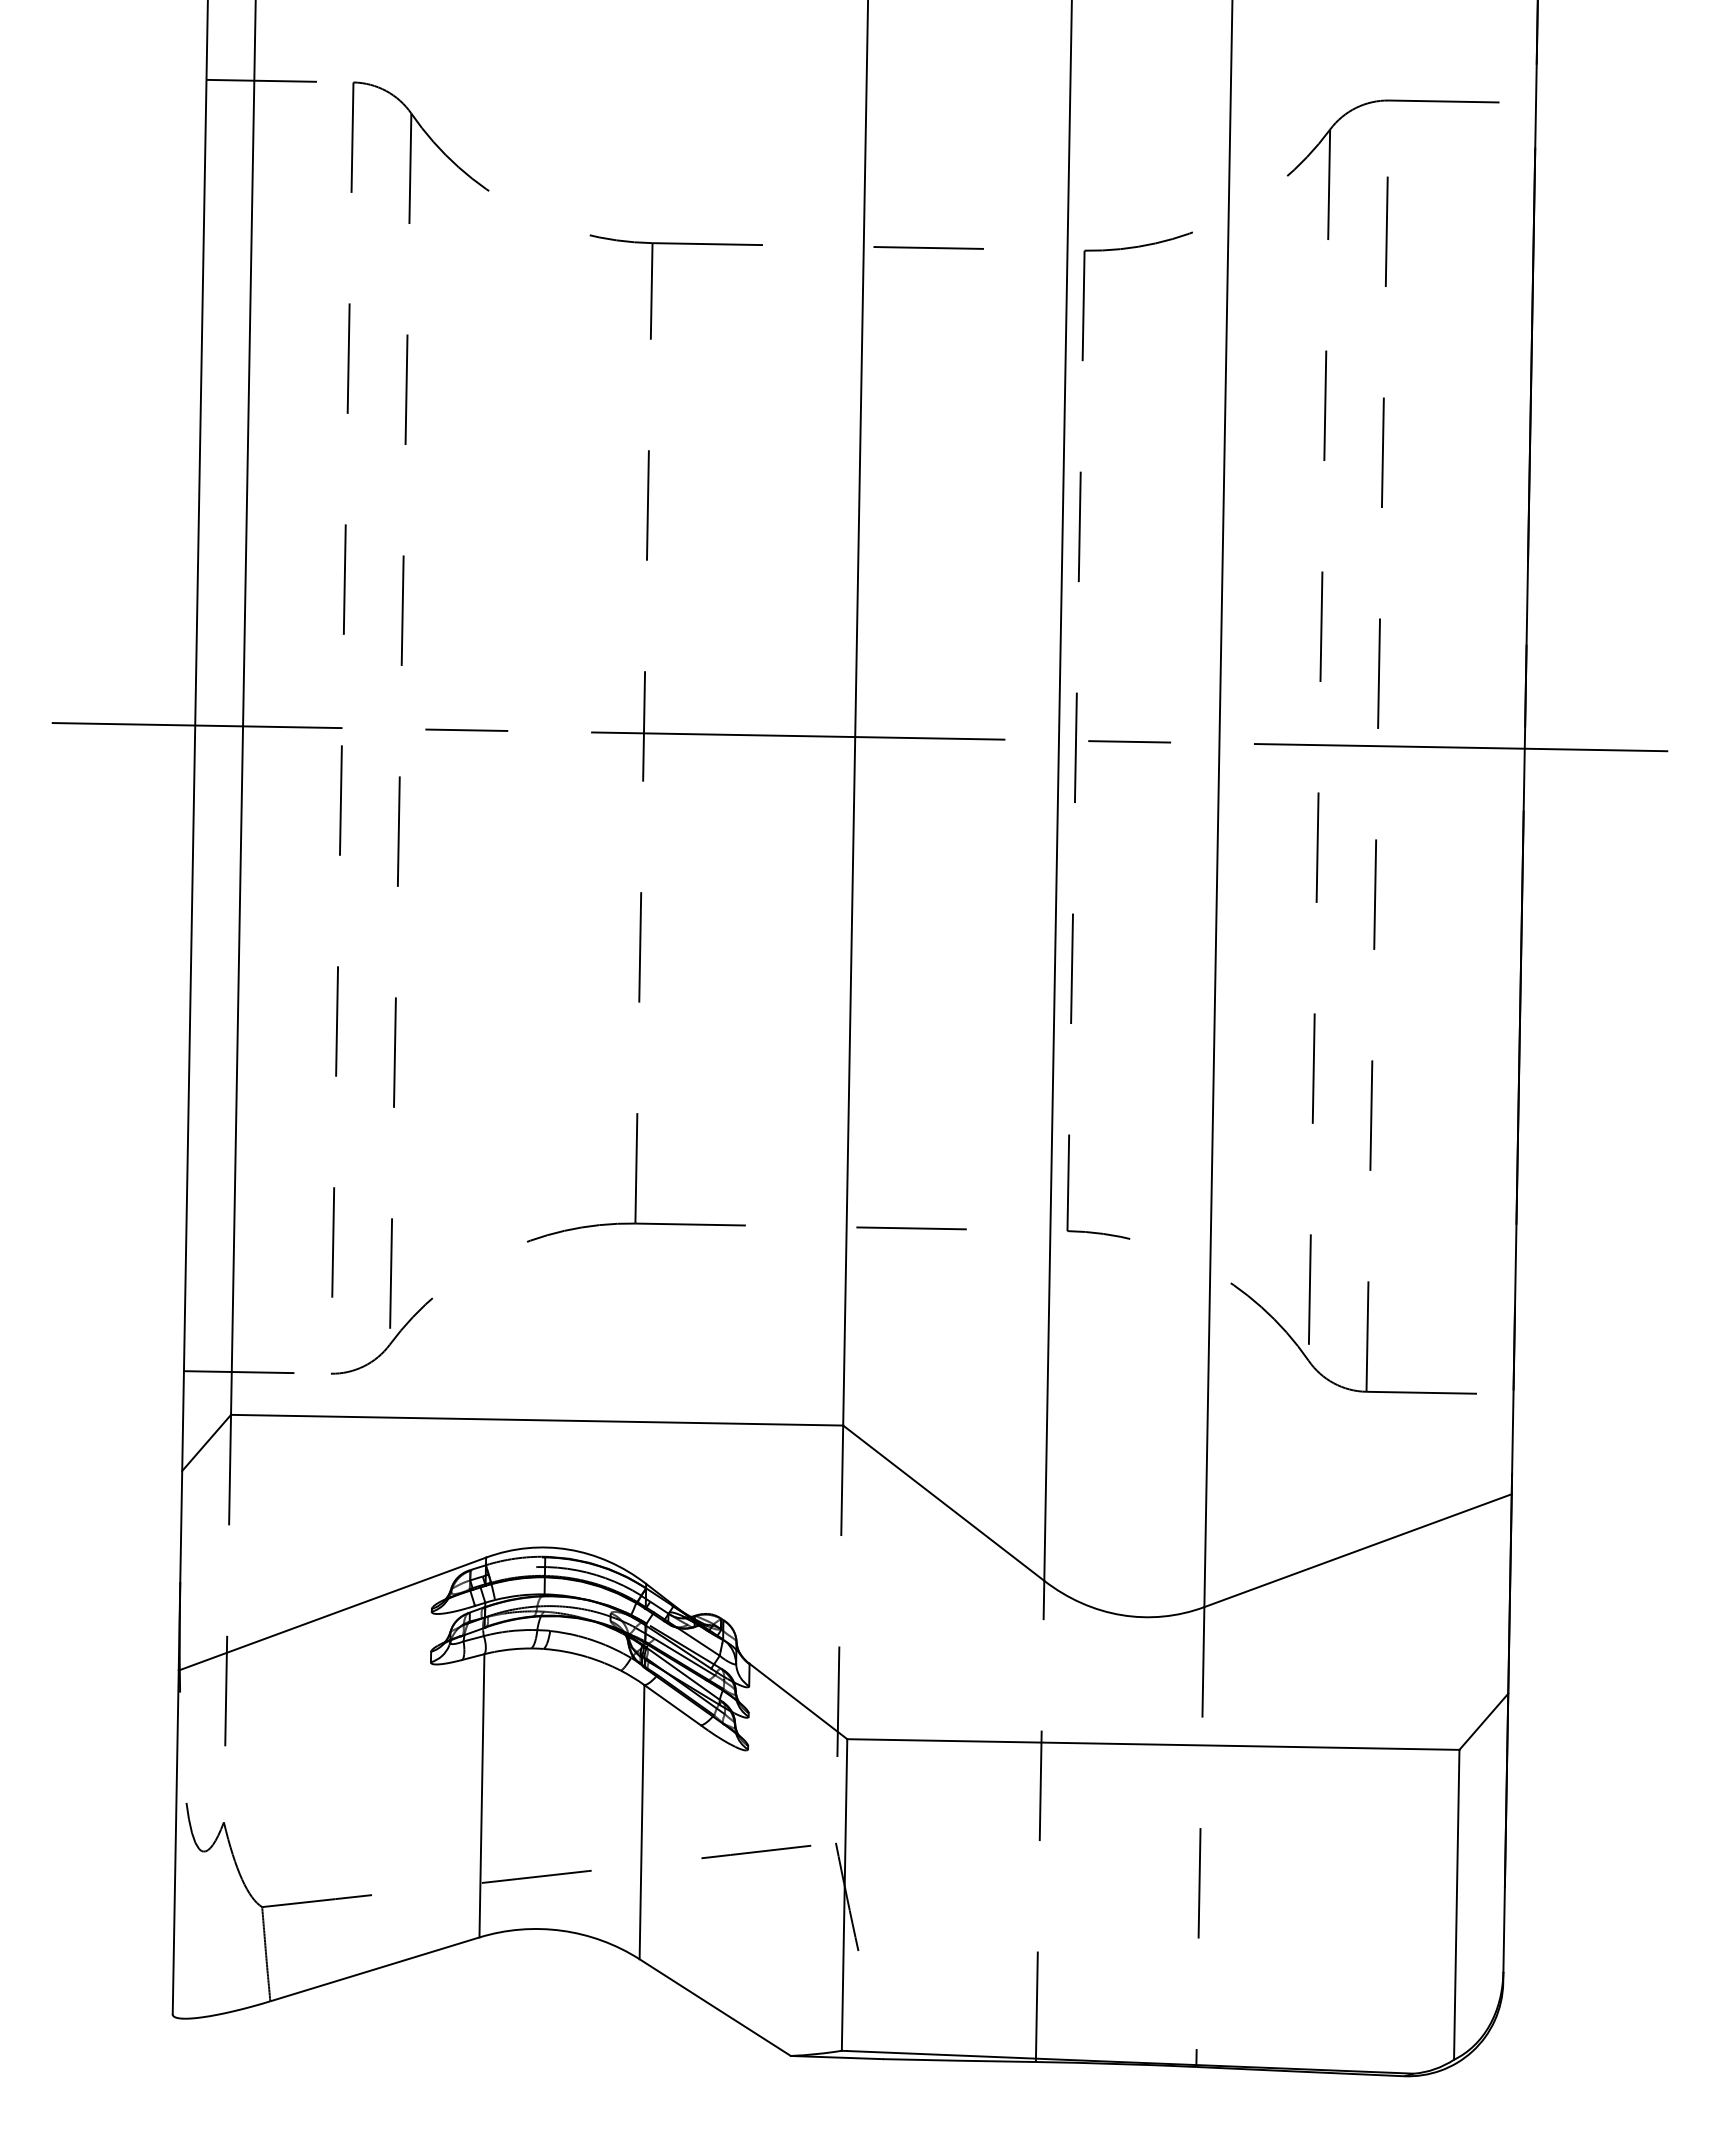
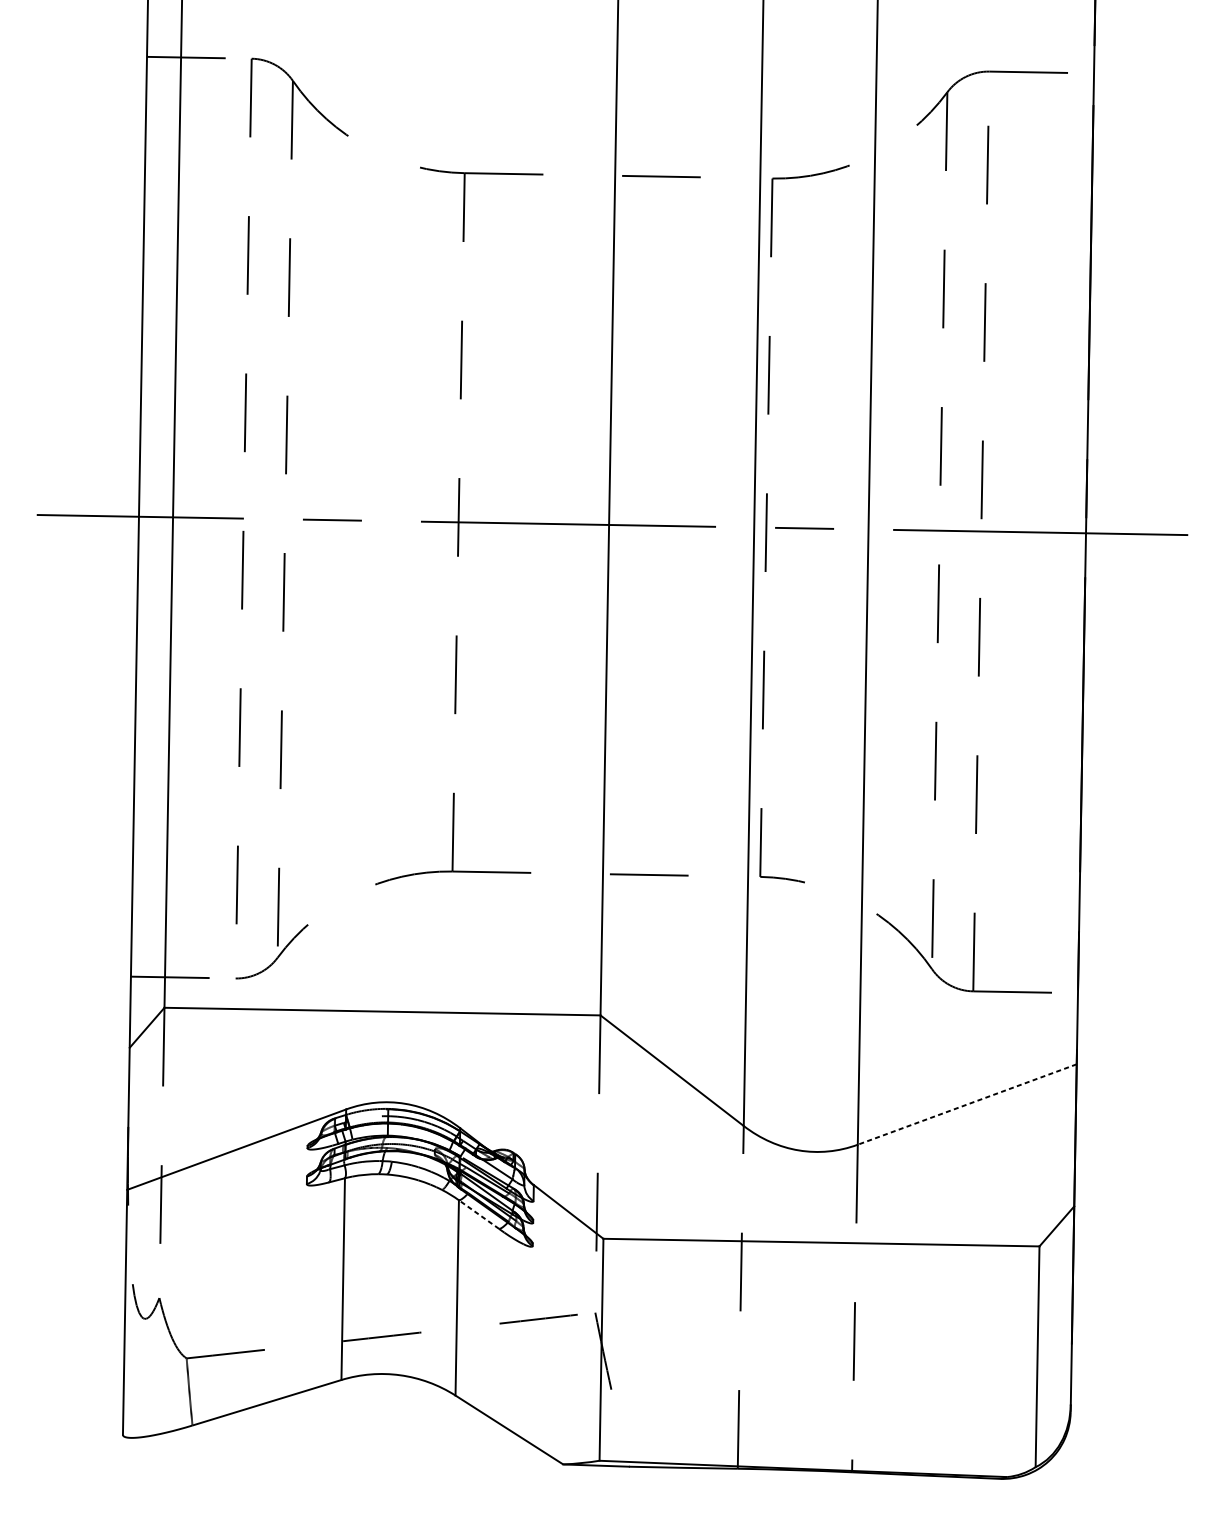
line: (1358, 1550) -> (967, 1104), solid -> dashed
line: (672, 1705) -> (478, 1214), solid -> dashed

